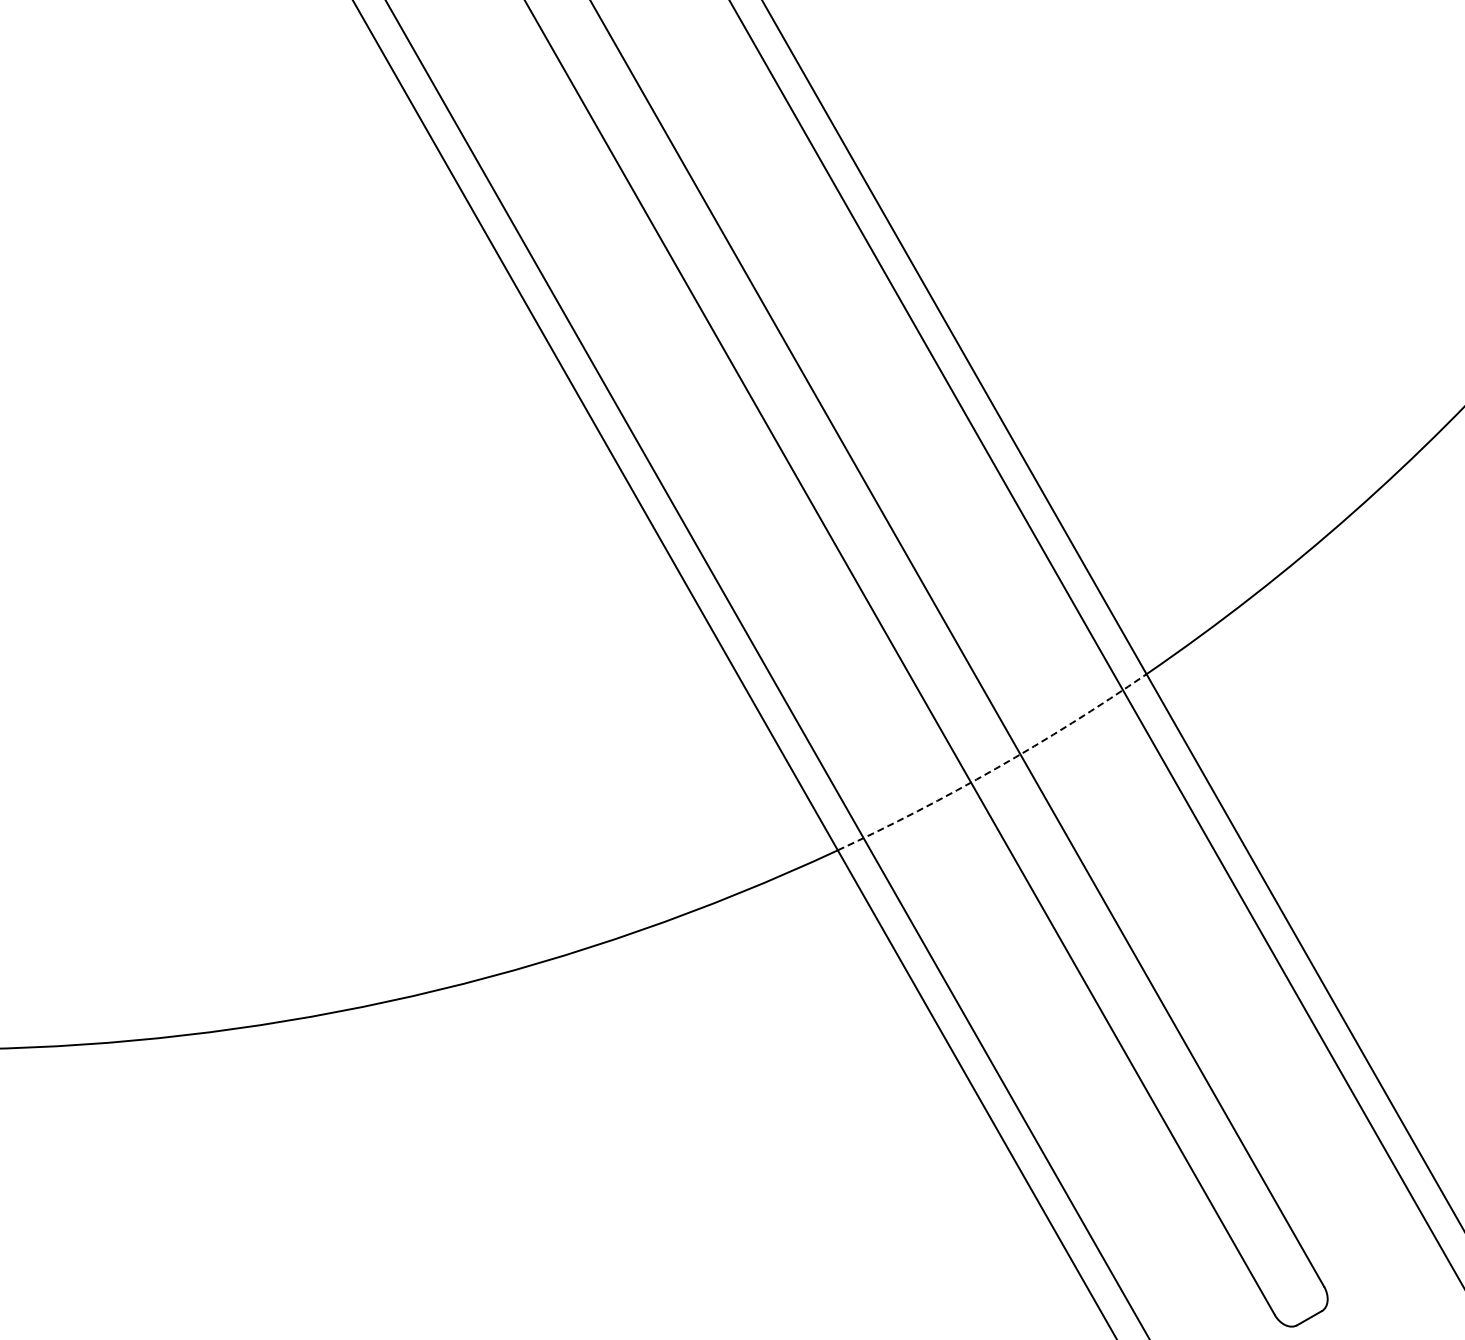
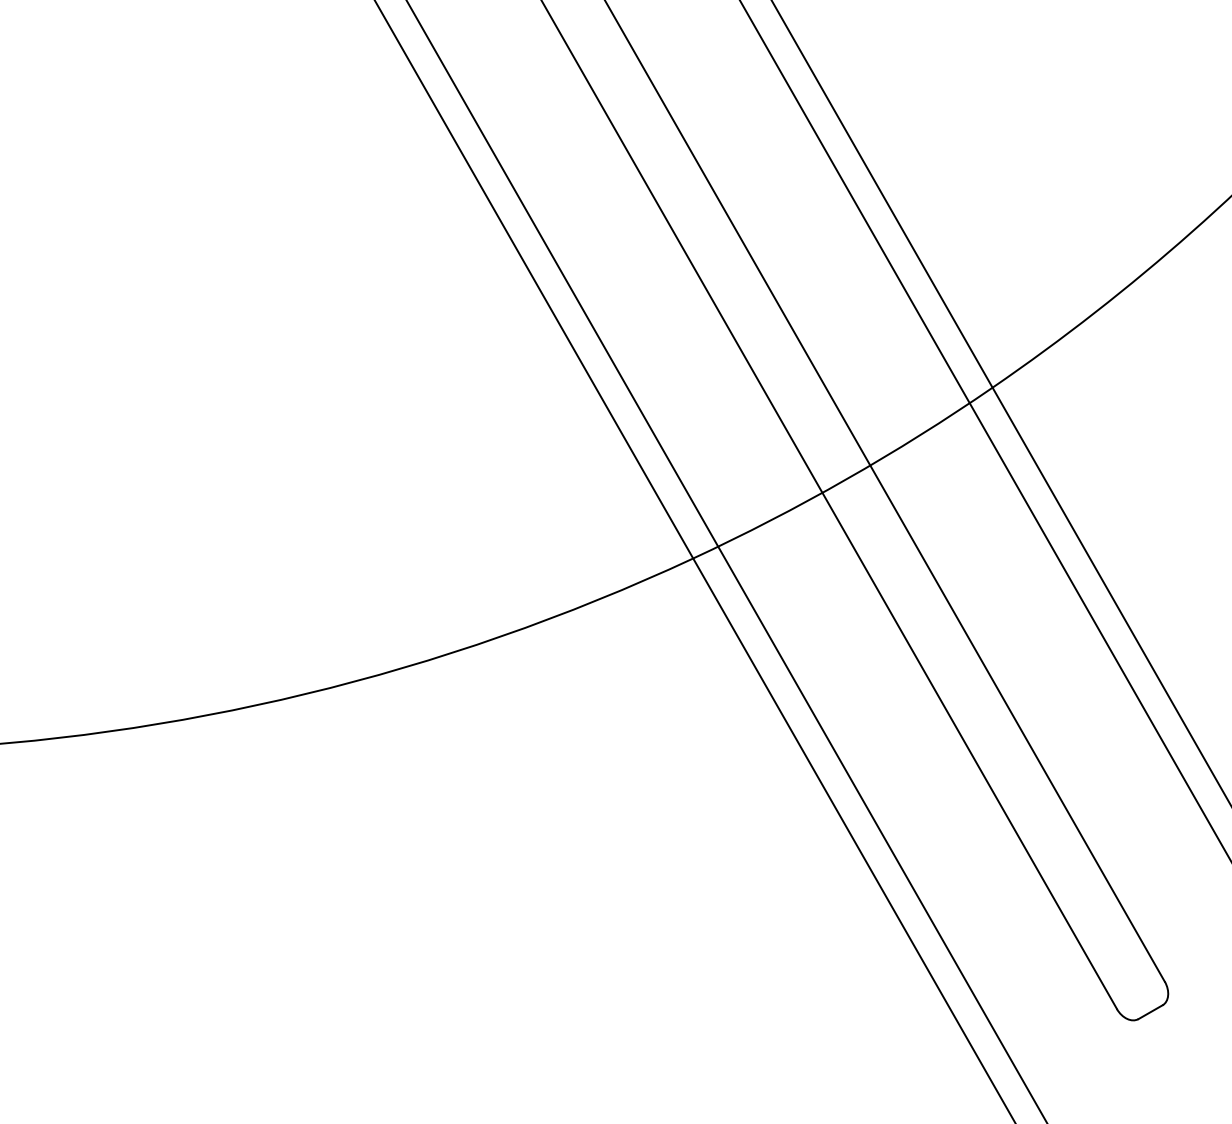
arc: (995, 768) -> (846, 479), dashed -> solid

